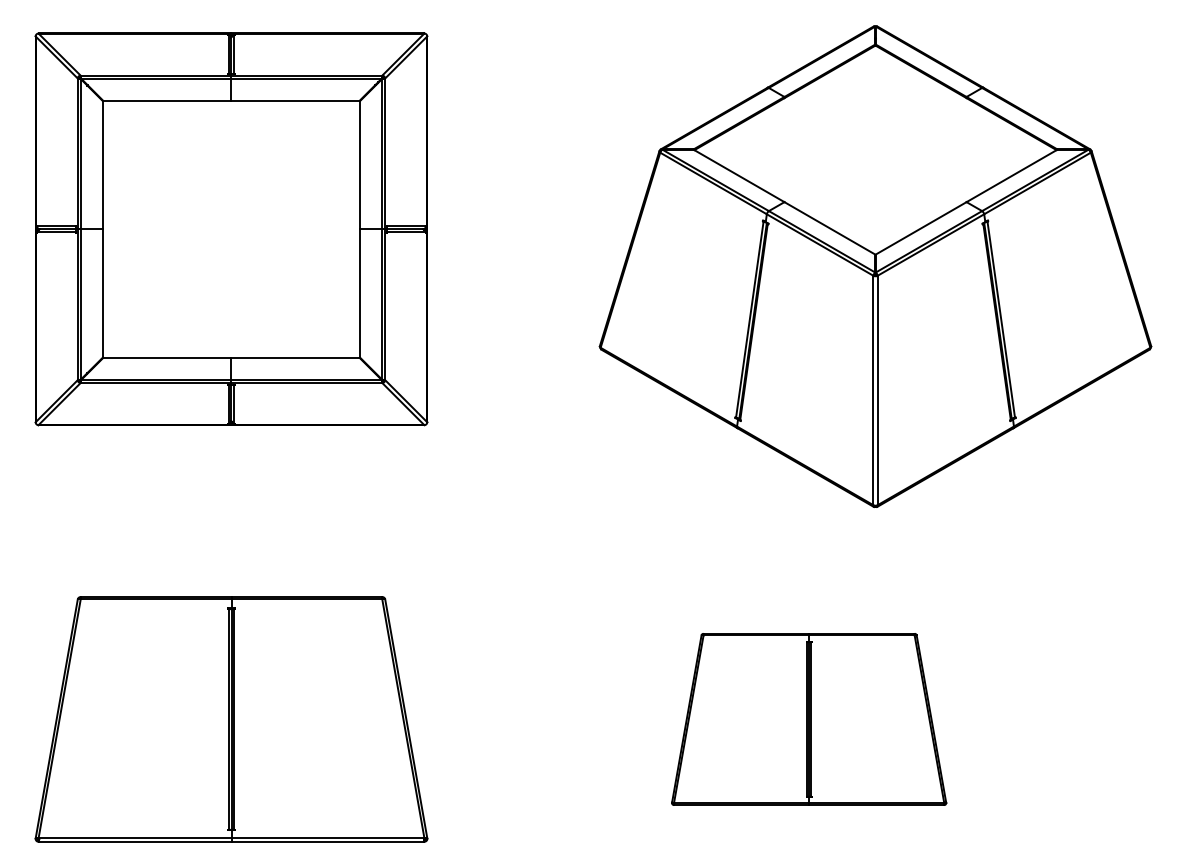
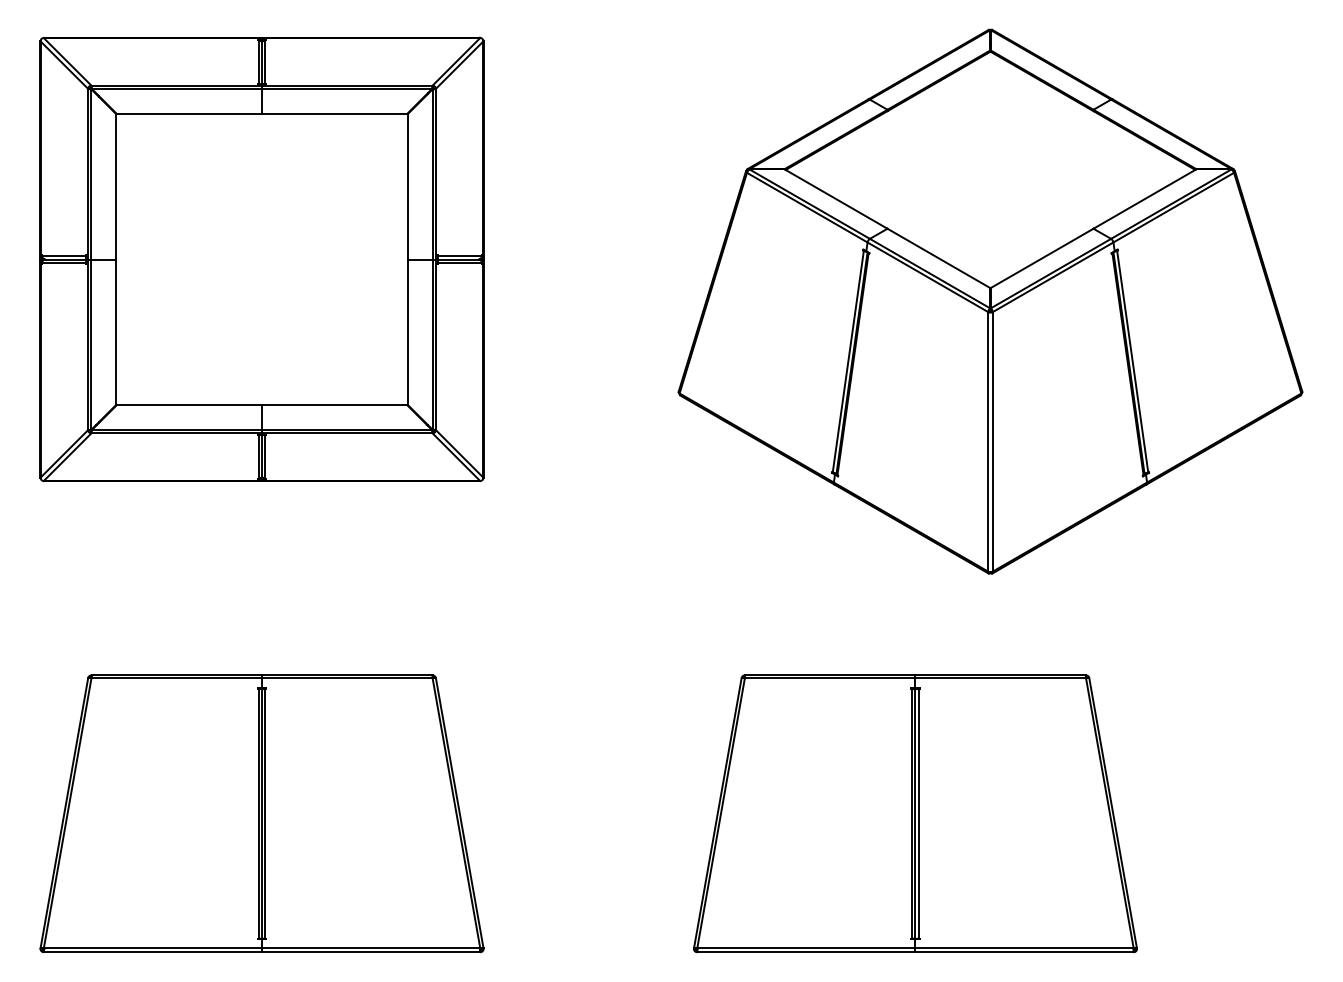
part: (808, 719) -> (914, 813), size x1.43

